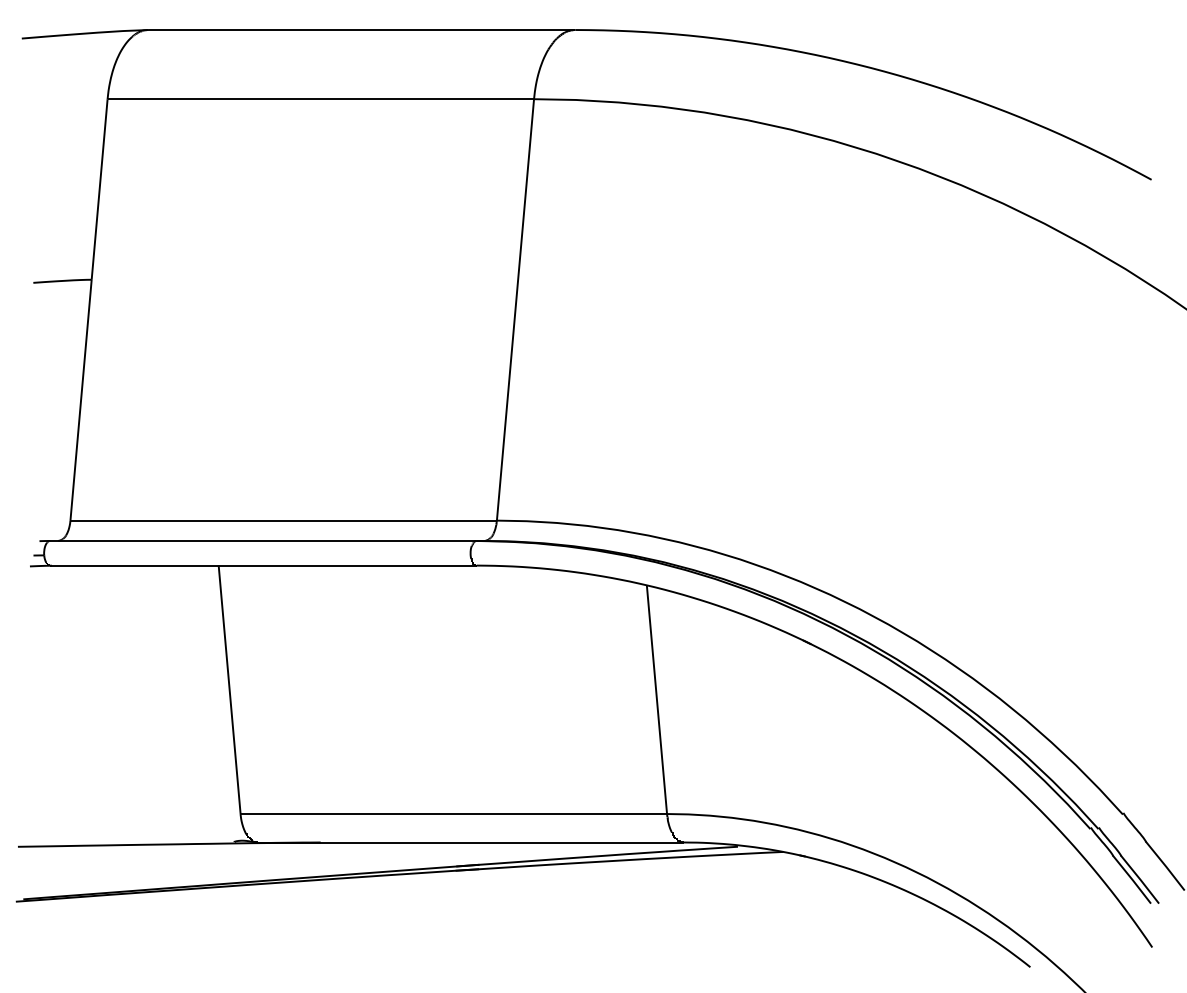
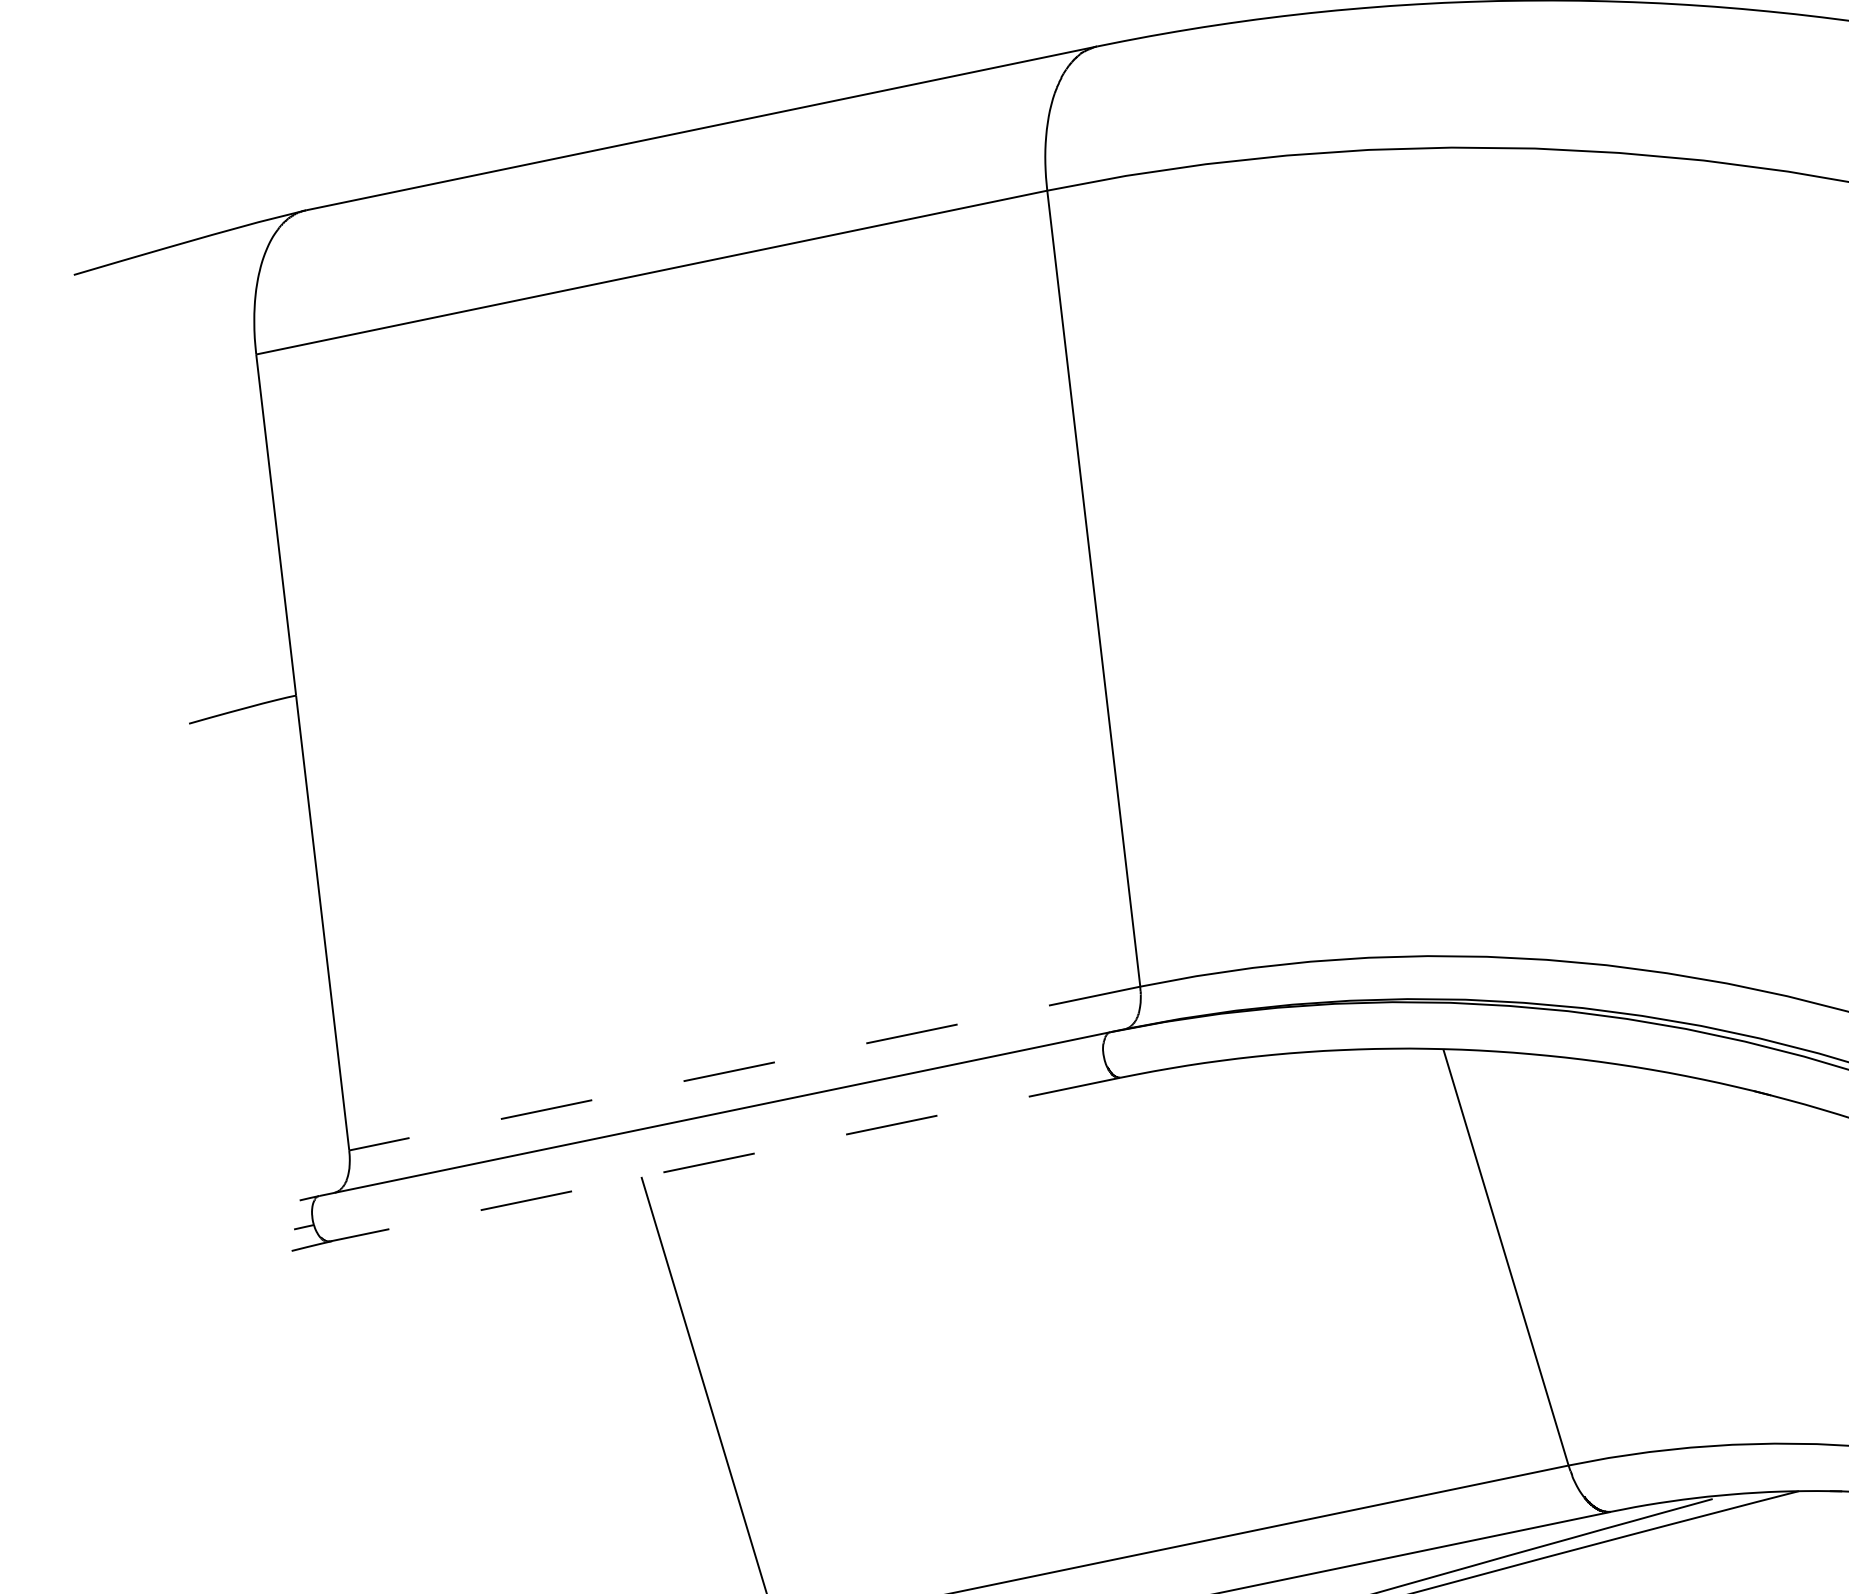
line: (283, 520) -> (744, 1068), solid -> dashed
line: (263, 565) -> (724, 1159), solid -> dashed

